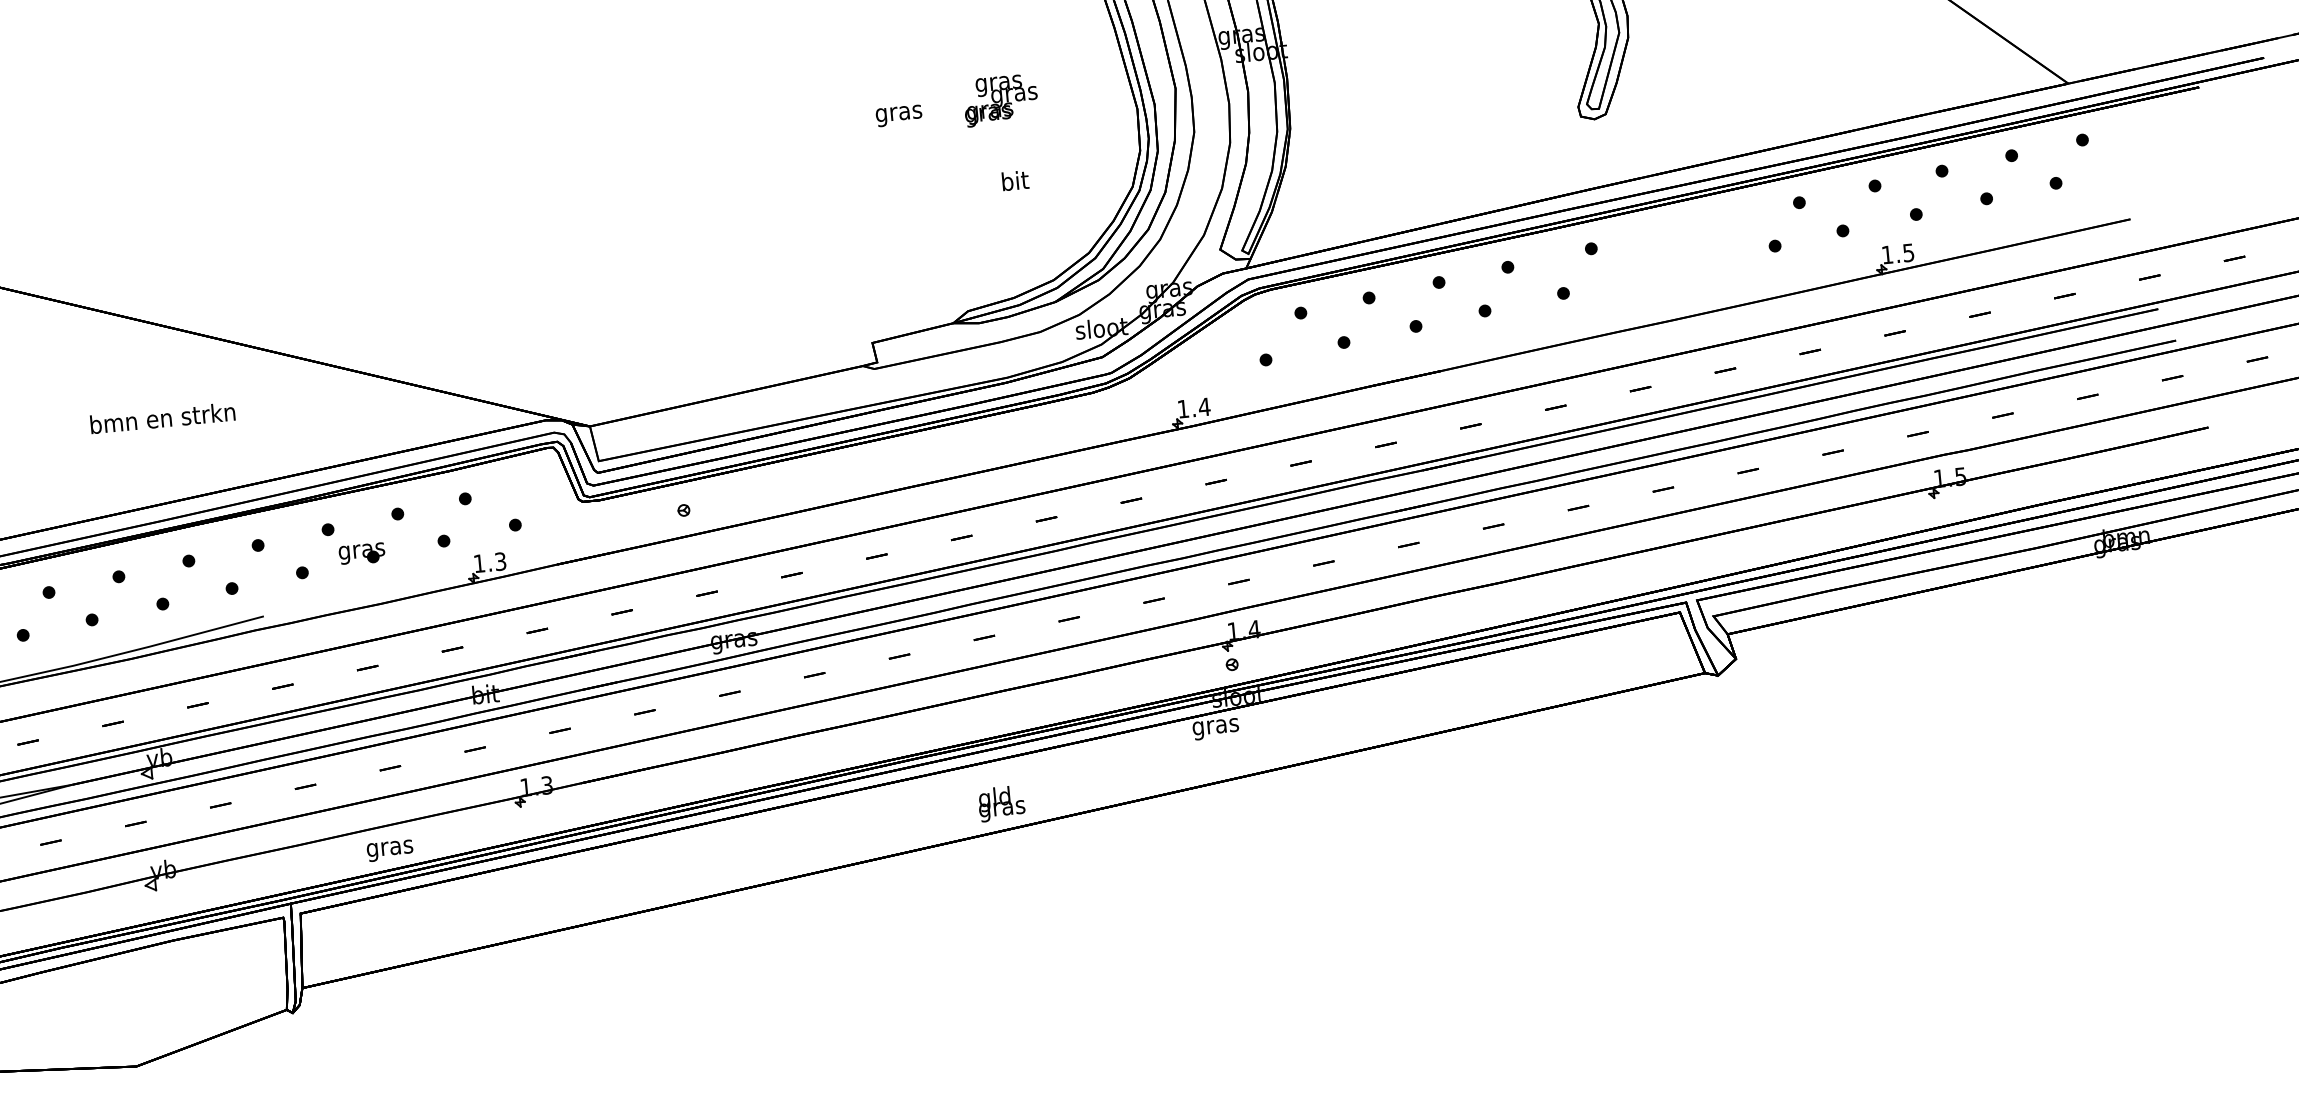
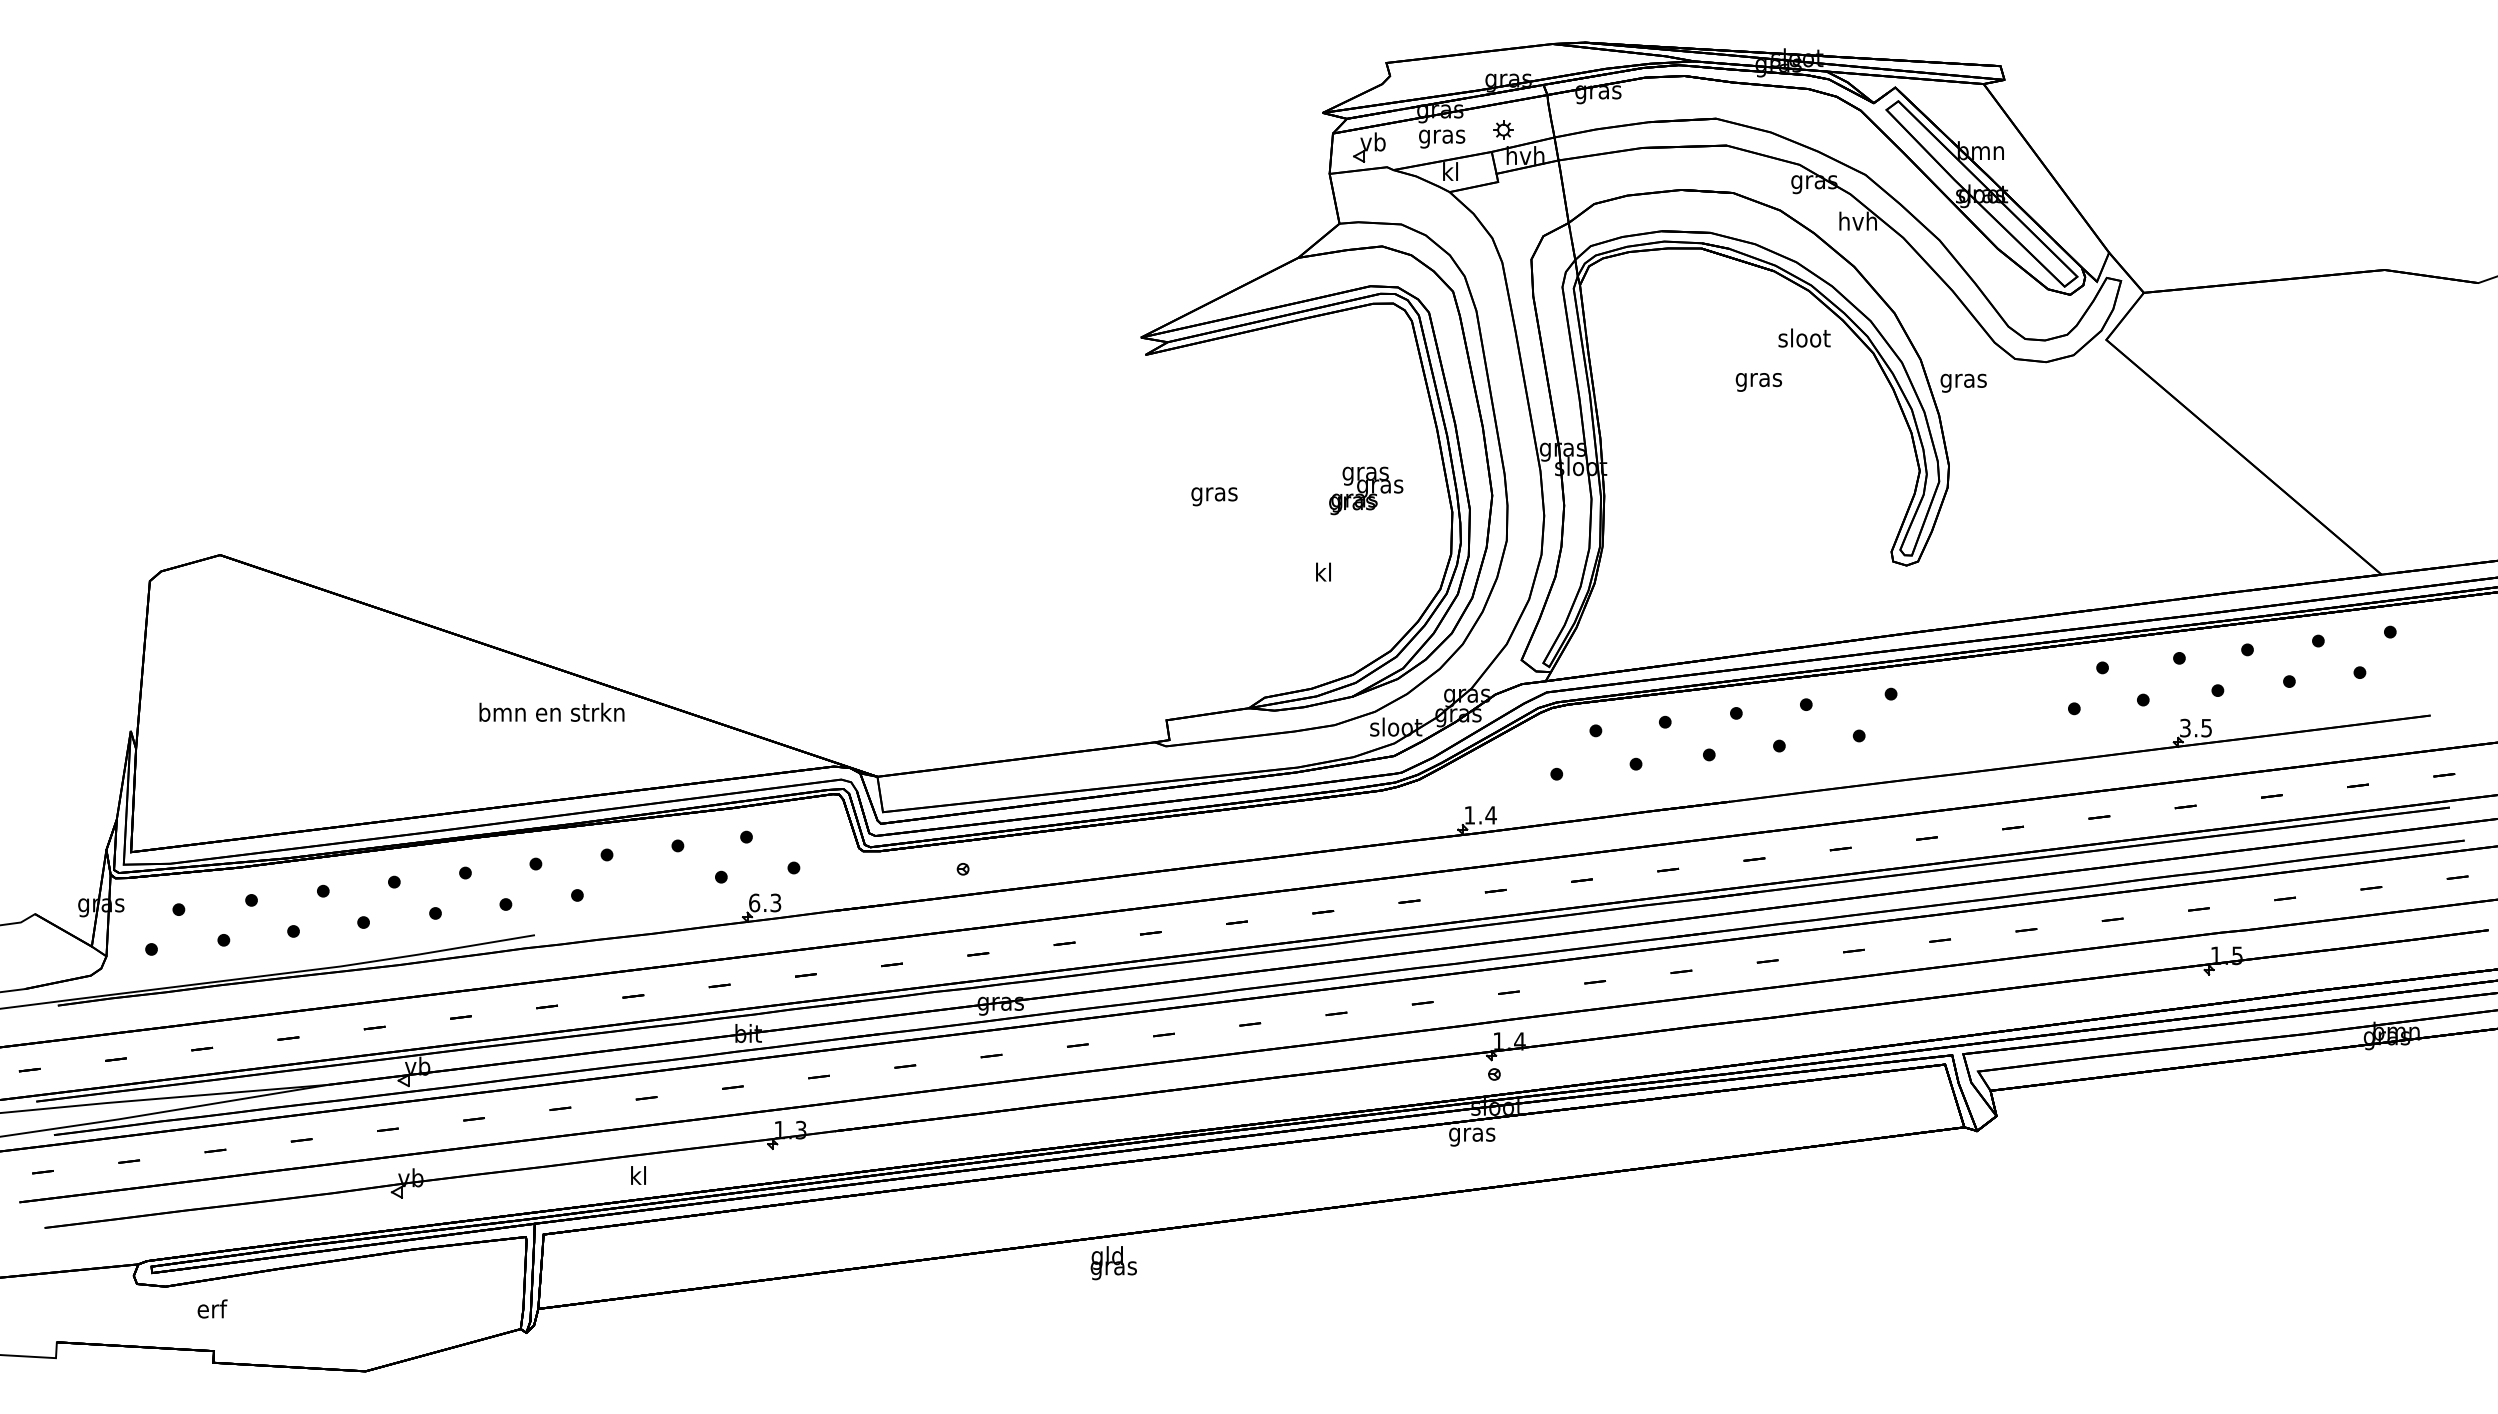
text: (1001, 100) -> (1366, 490), moved
text: (1015, 179) -> (1324, 571), bit -> kl
text: (1887, 254) -> (2185, 727), 1.5 -> 3.5
text: (162, 417) -> (551, 711), moved
part: (362, 554) -> (638, 882), removed
text: (479, 563) -> (754, 902), 1.3 -> 6.3
text: (1001, 804) -> (1113, 1263), moved
text: (389, 847) -> (638, 1177), gras -> kl

